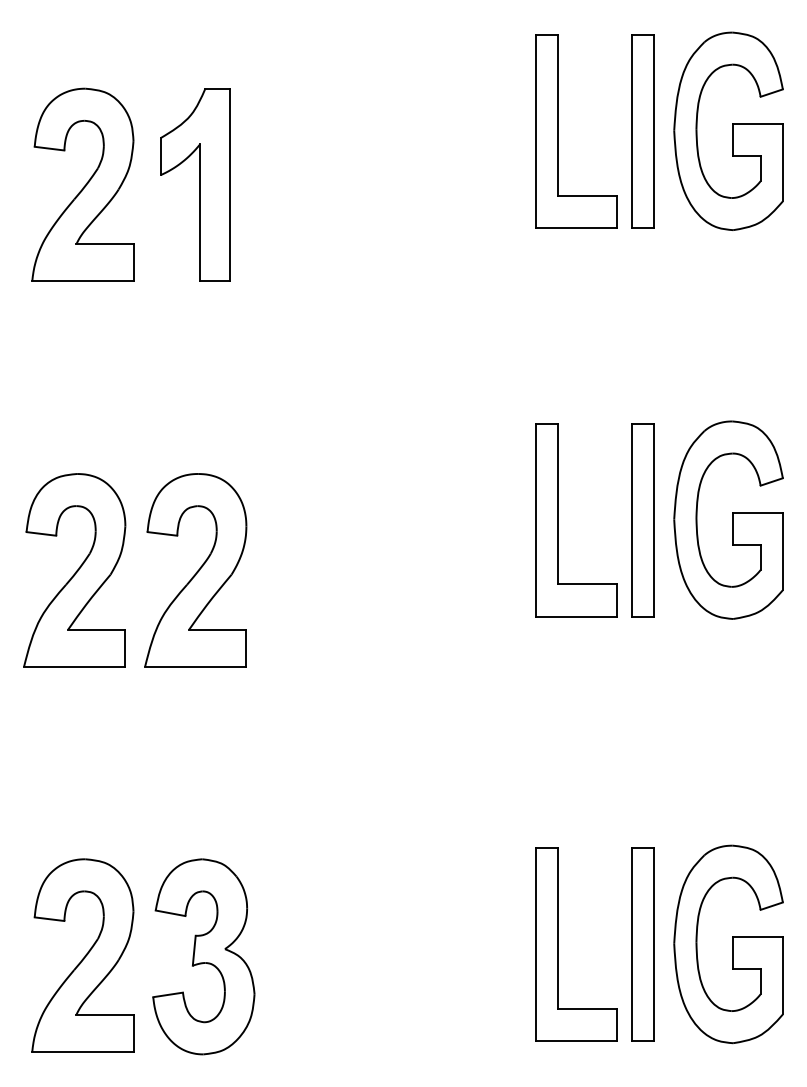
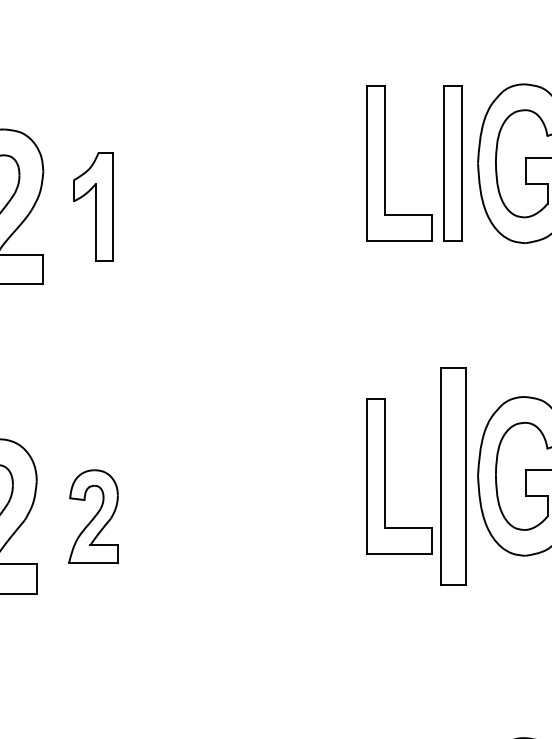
part: (195, 184) -> (93, 206), size x0.7
part: (642, 520) -> (452, 476), size x1.4
part: (195, 570) -> (93, 516), size x0.6

